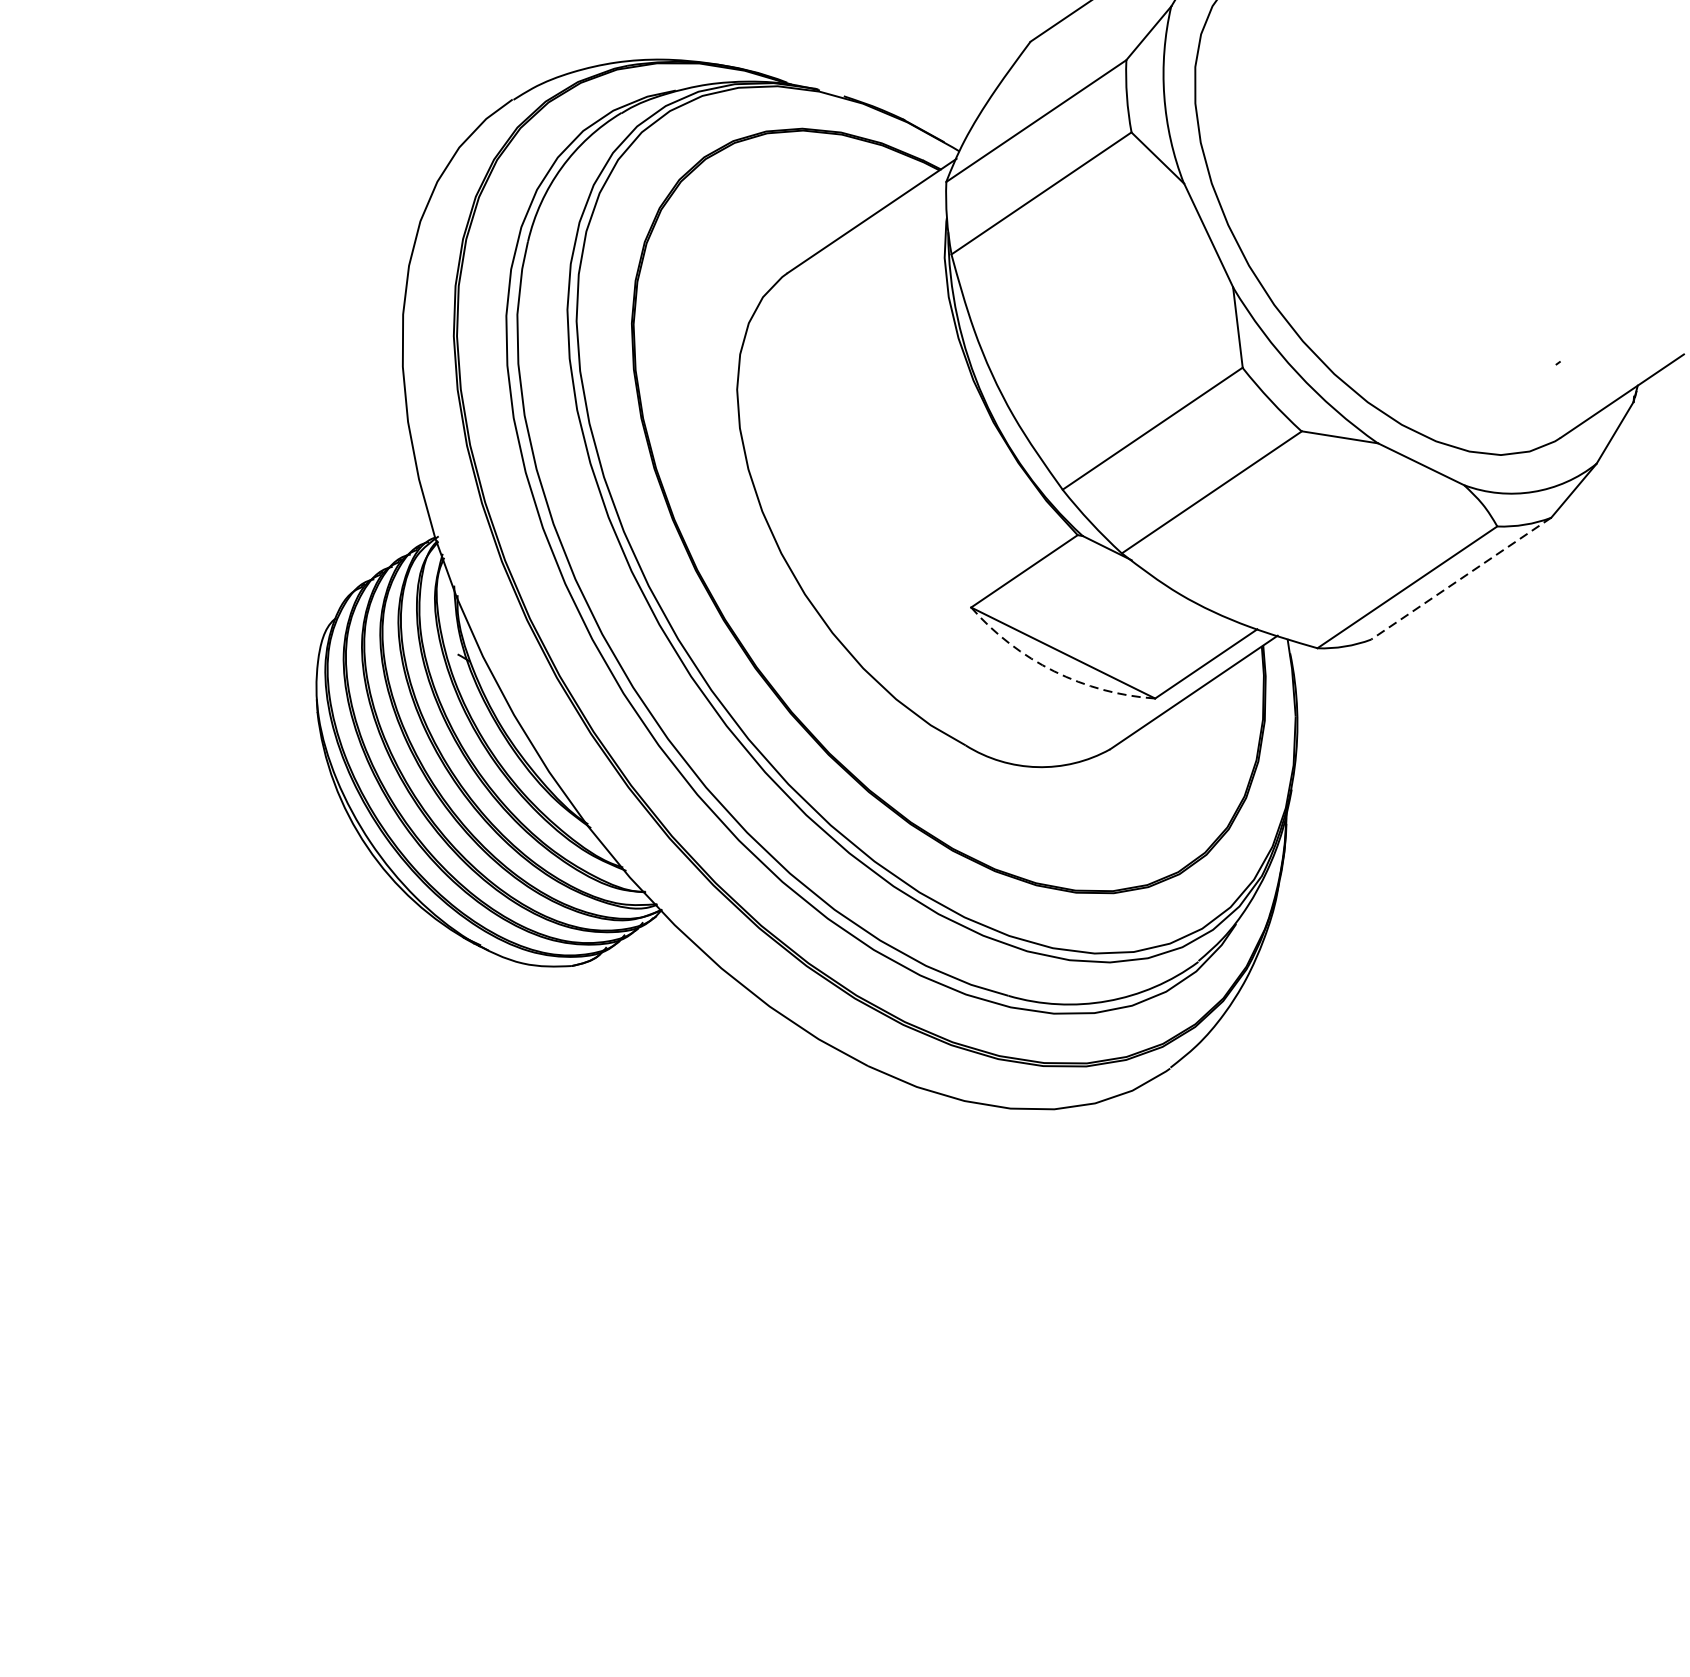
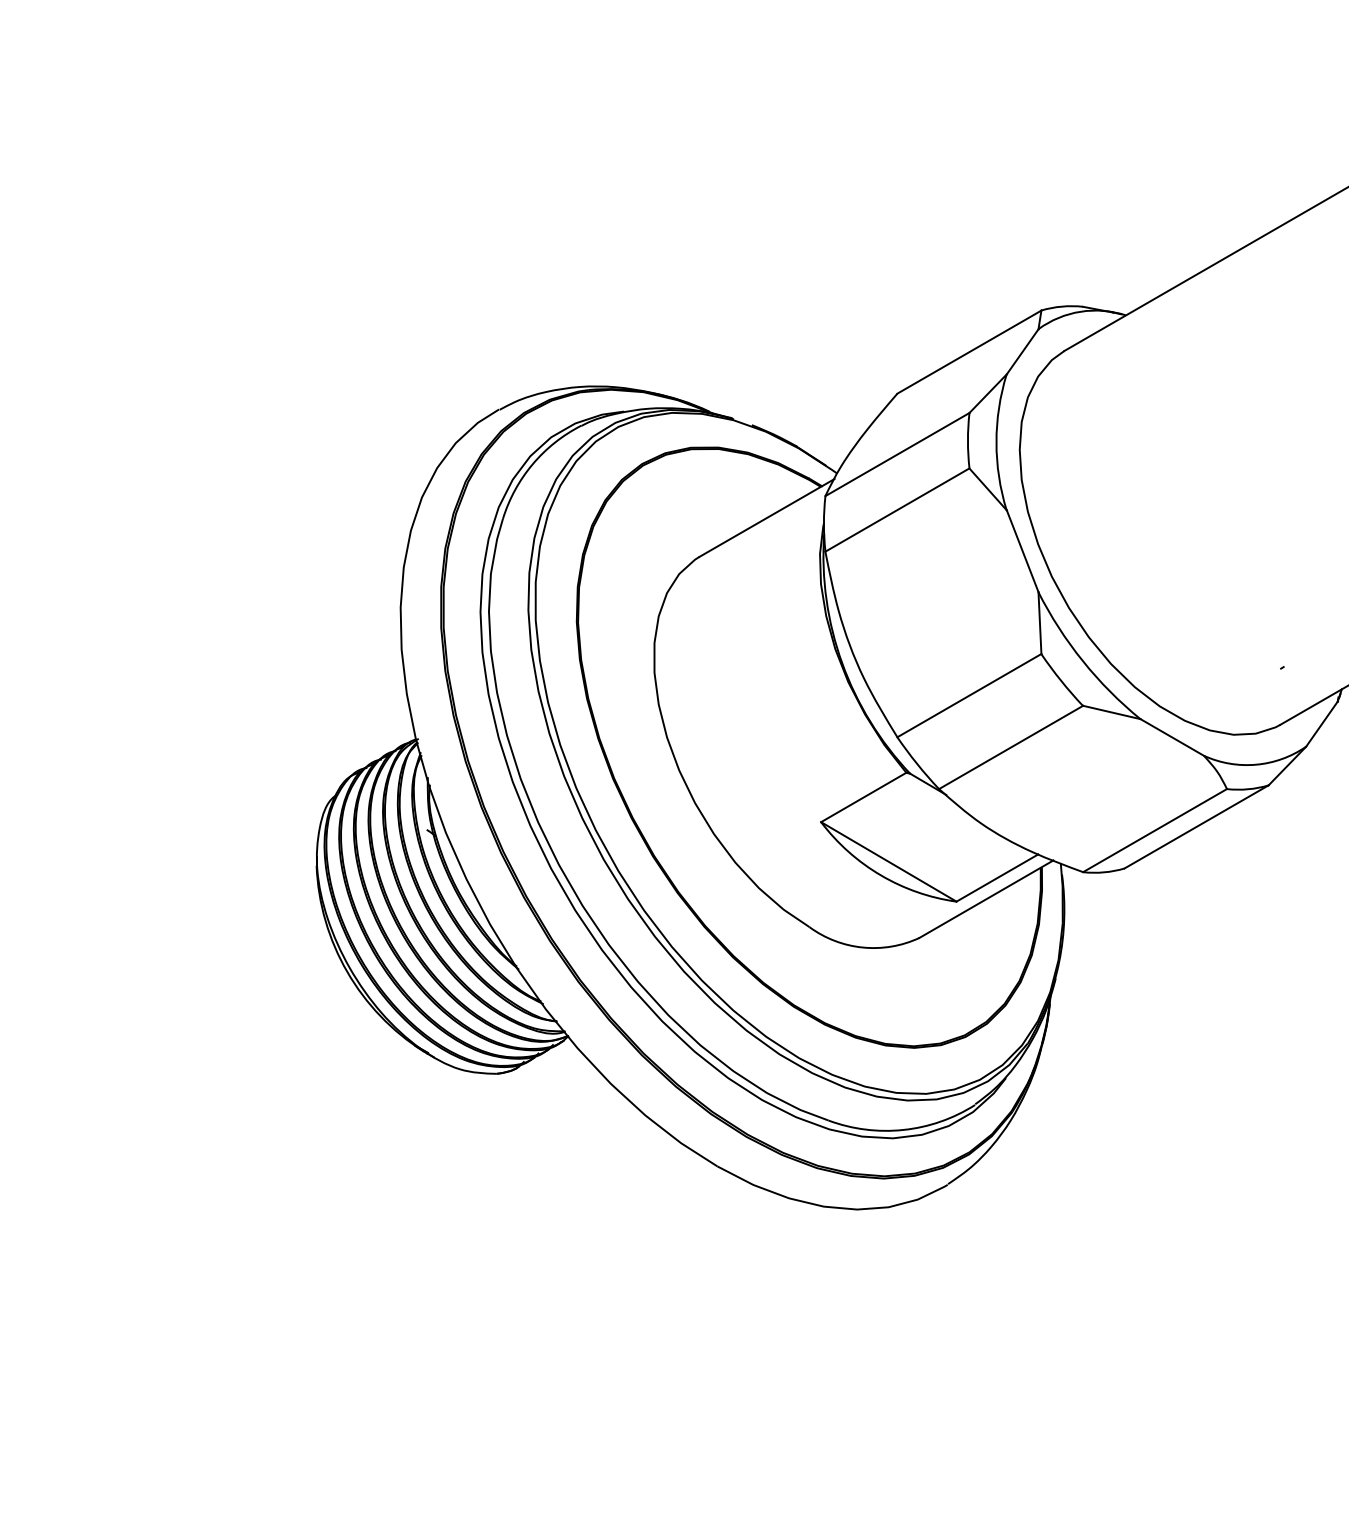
line: (1461, 579) -> (1196, 827), dashed -> solid
arc: (1053, 671) -> (880, 875), dashed -> solid

